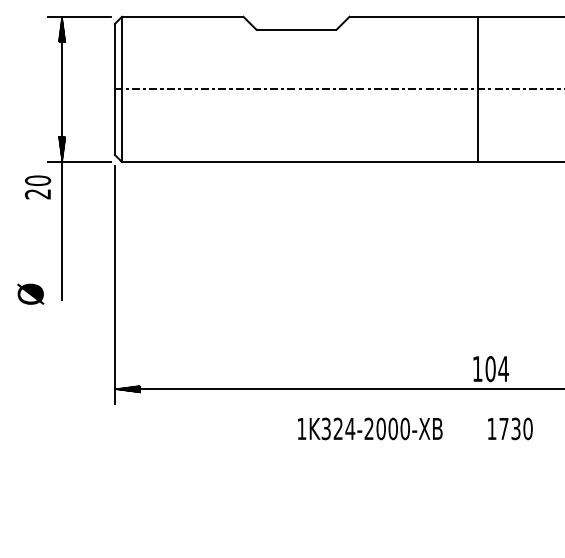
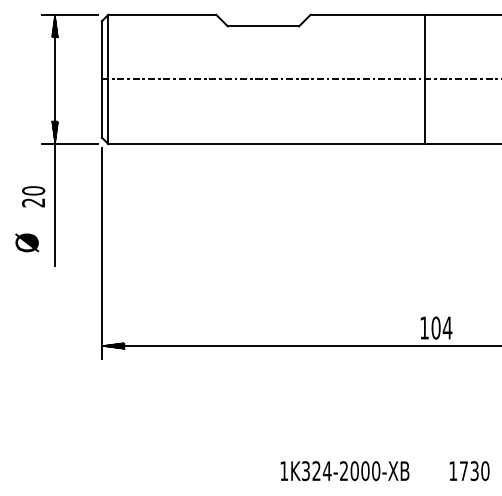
text: (38, 187) -> (34, 196), moved
text: (30, 293) -> (26, 242), moved
text: (415, 428) -> (385, 470), moved

